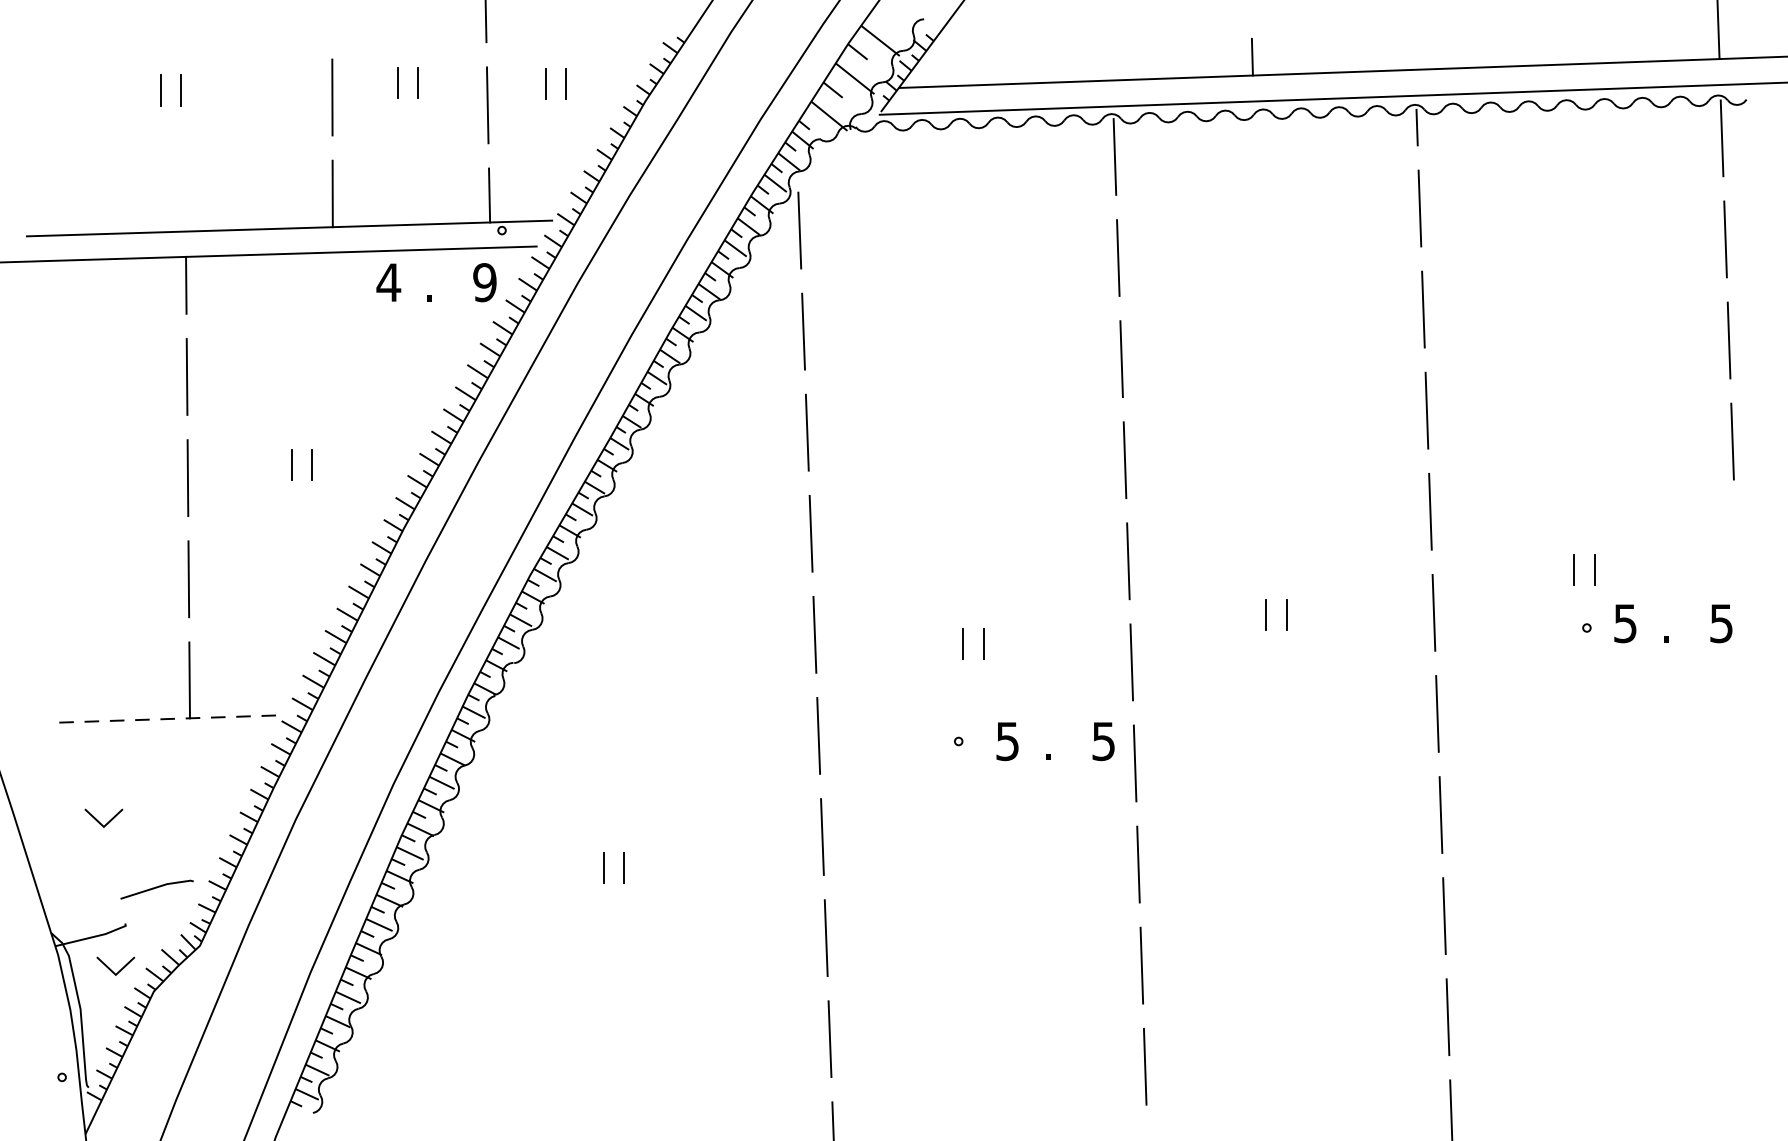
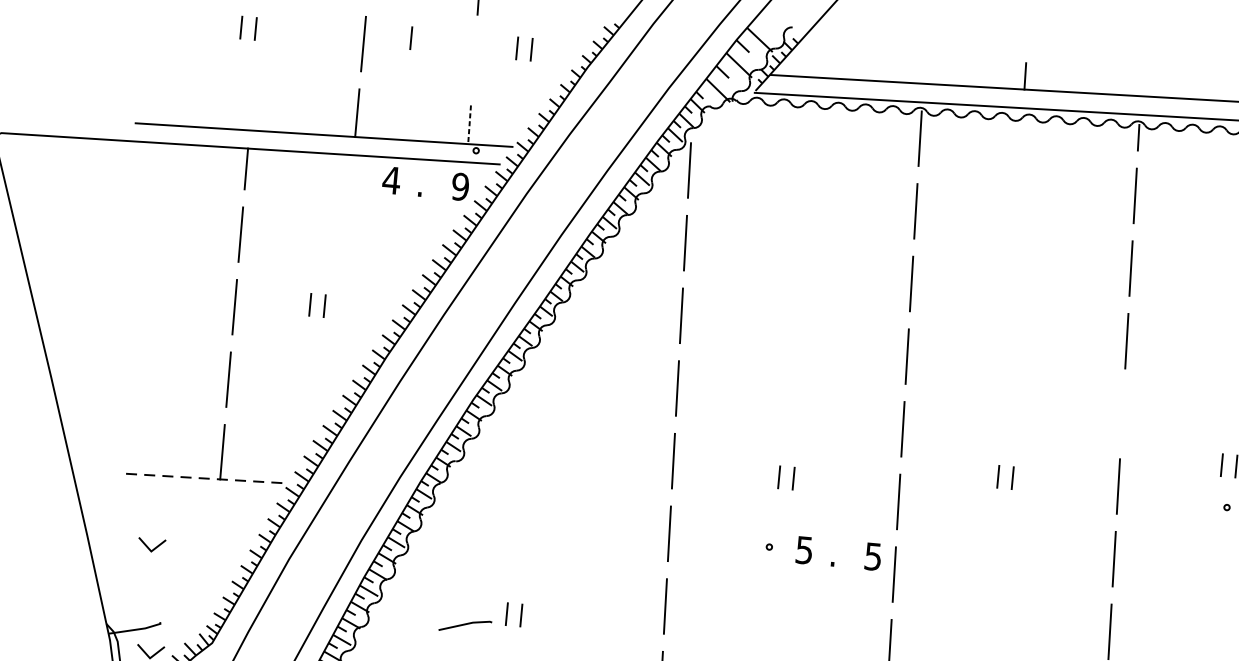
line: (417, 83) -> (425, 39), removed
line: (487, 105) -> (474, 60), removed
line: (489, 195) -> (469, 124), solid -> dashed
line: (1430, 511) -> (1122, 413), removed
line: (156, 888) -> (465, 625), moved

